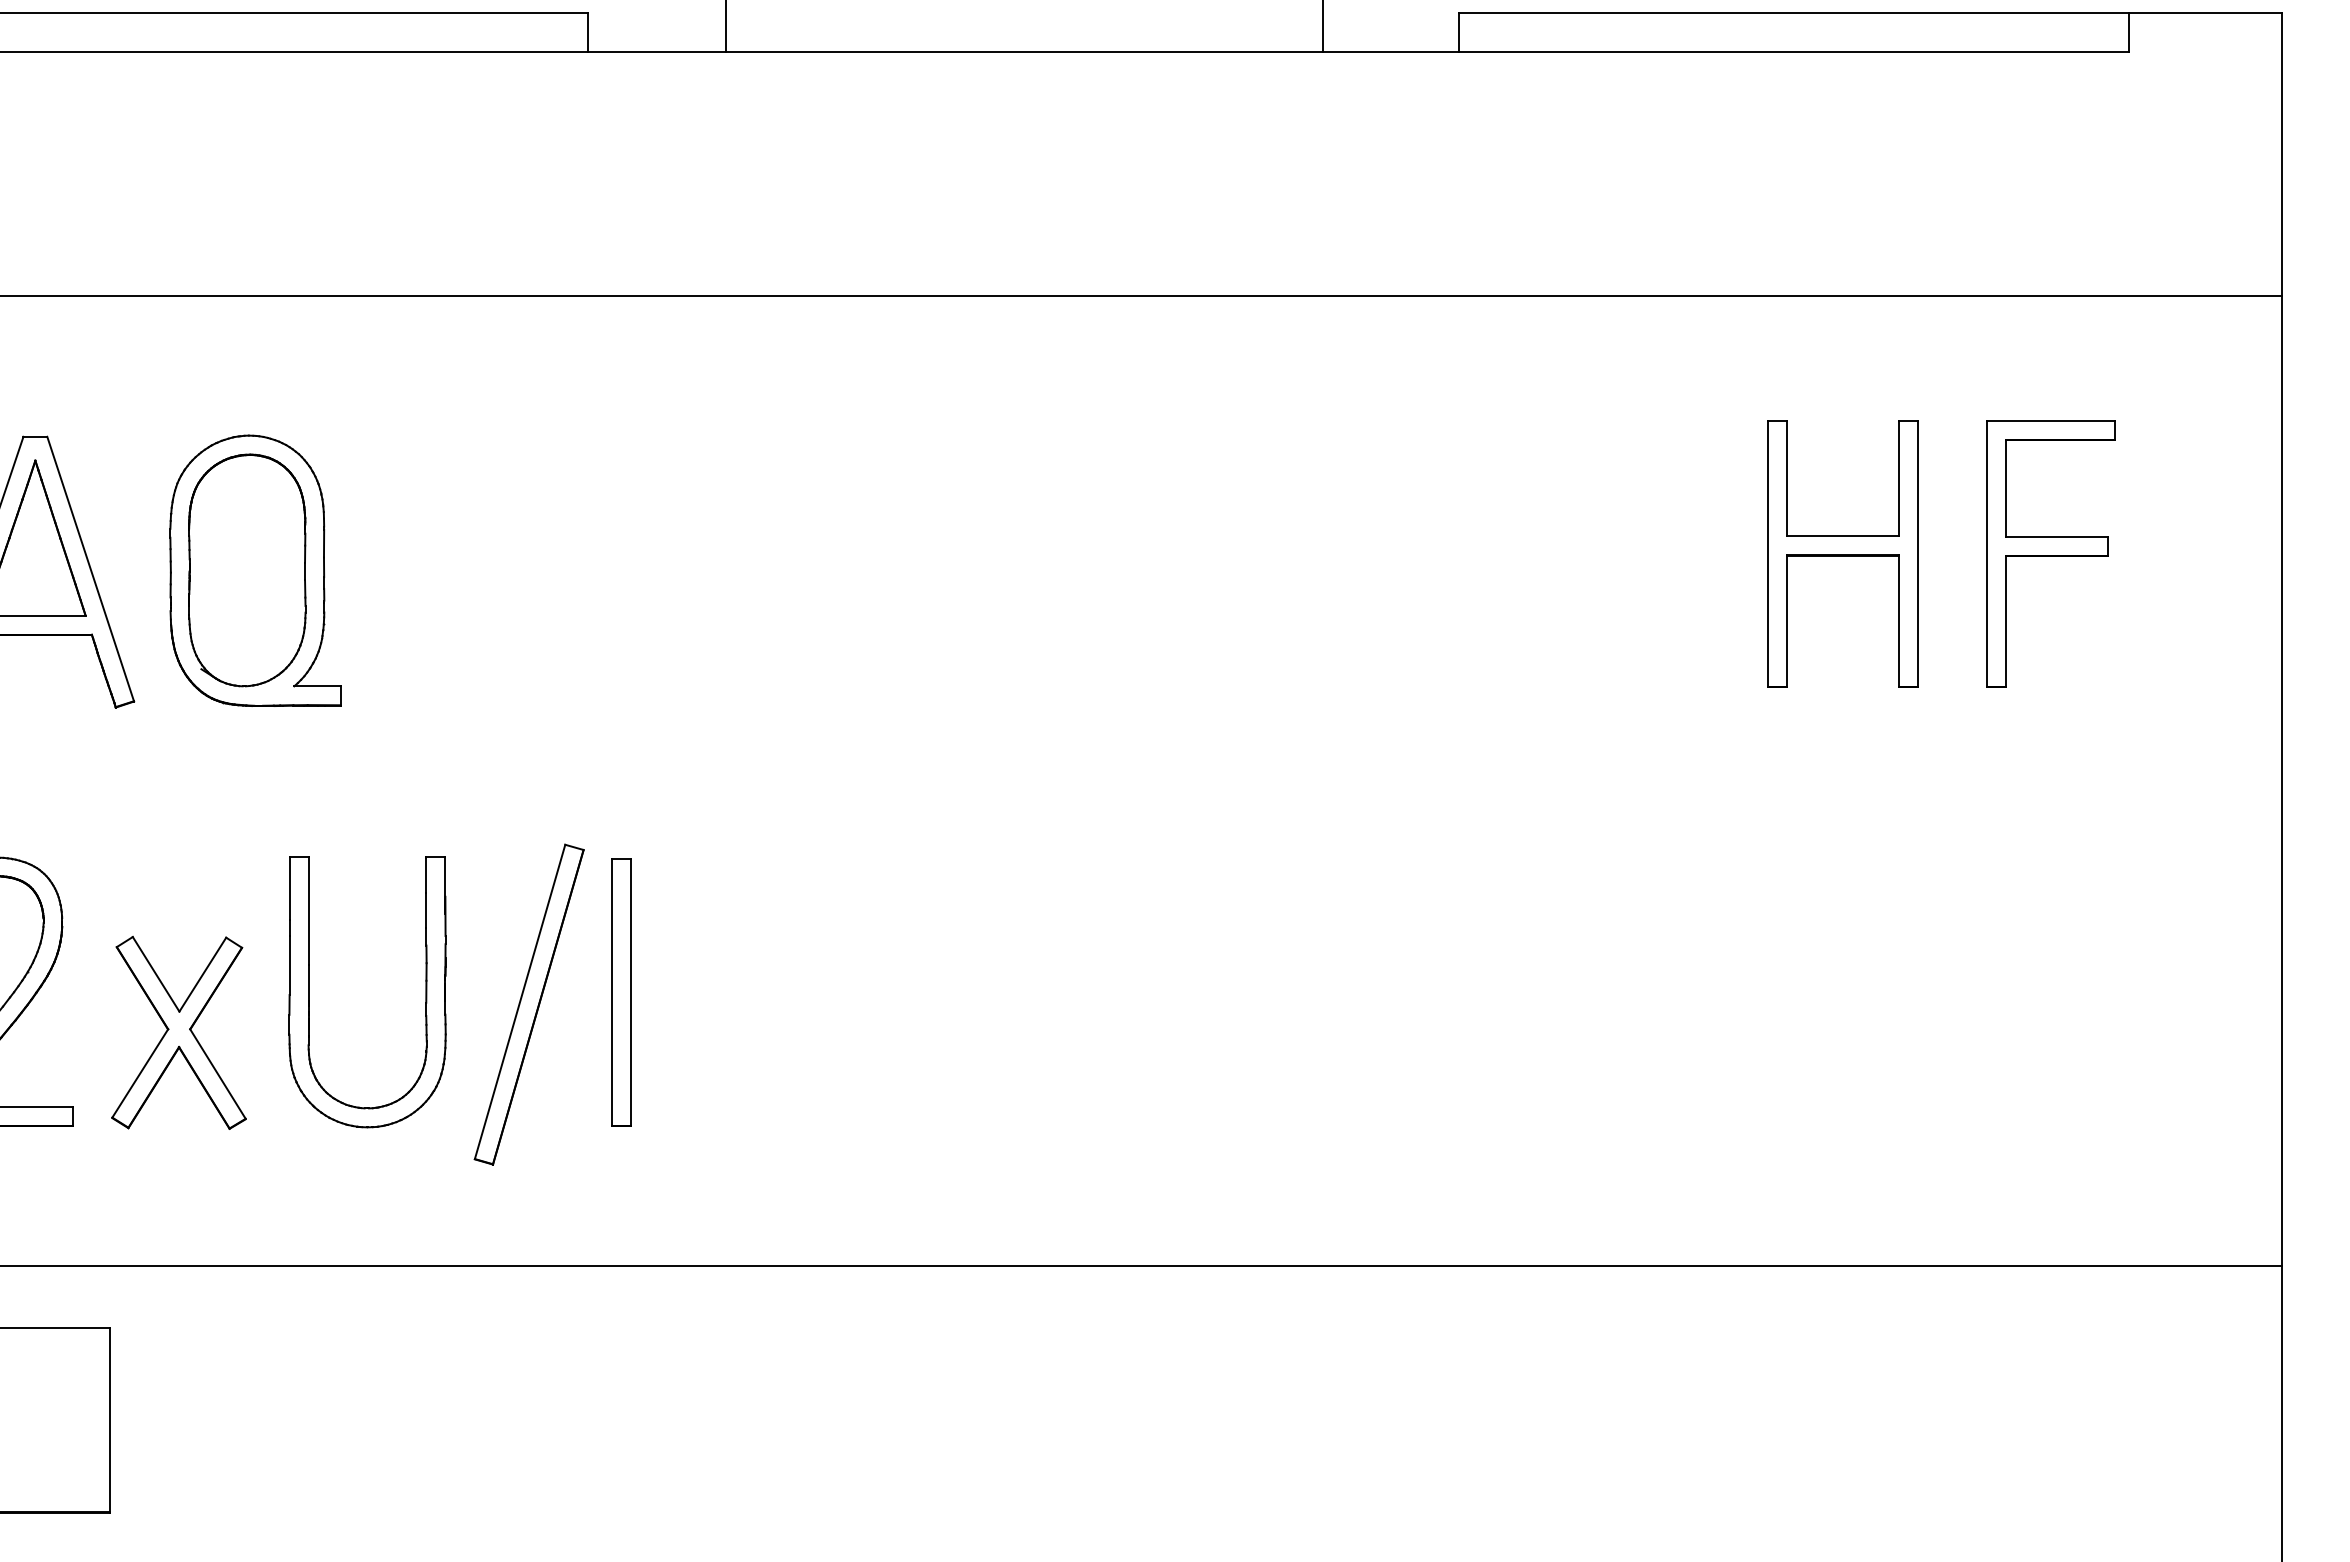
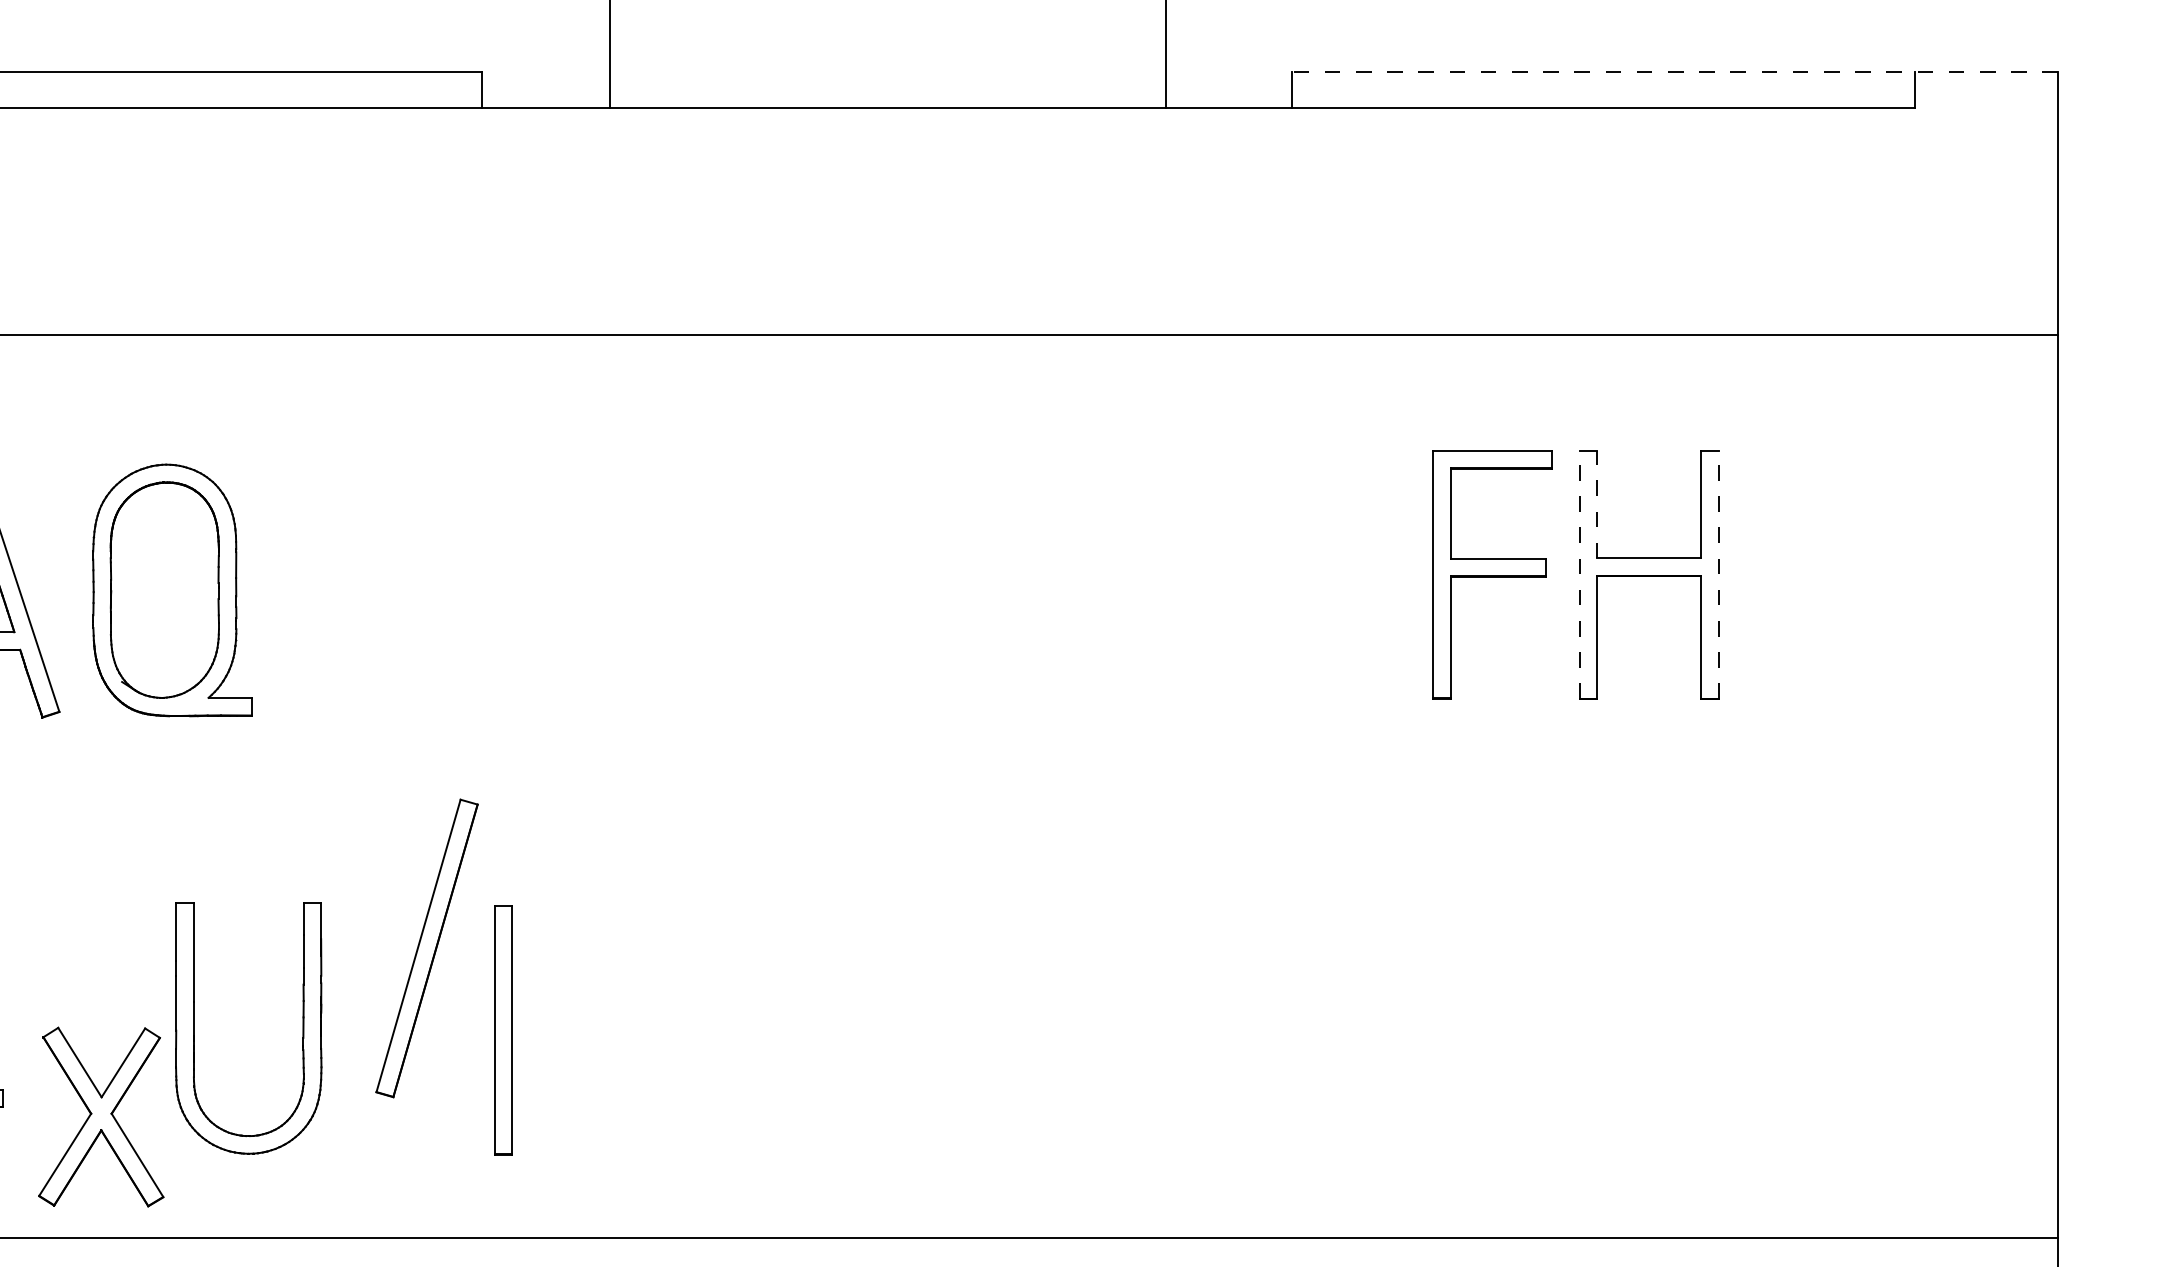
line: (1870, 13) -> (1674, 71), solid -> dashed
line: (1786, 478) -> (1596, 504), solid -> dashed
line: (1768, 553) -> (1579, 574), solid -> dashed
line: (1918, 553) -> (1719, 574), solid -> dashed
part: (2050, 553) -> (1492, 574), moved
part: (309, 992) -> (194, 1028), moved
part: (621, 992) -> (503, 1030), moved
part: (528, 1004) -> (426, 948), moved
part: (178, 1032) -> (100, 1116), moved

